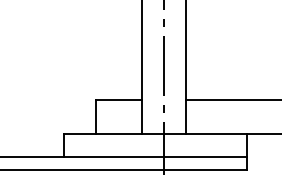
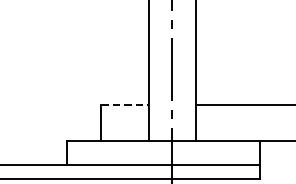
line: (119, 99) -> (125, 104), solid -> dashed

